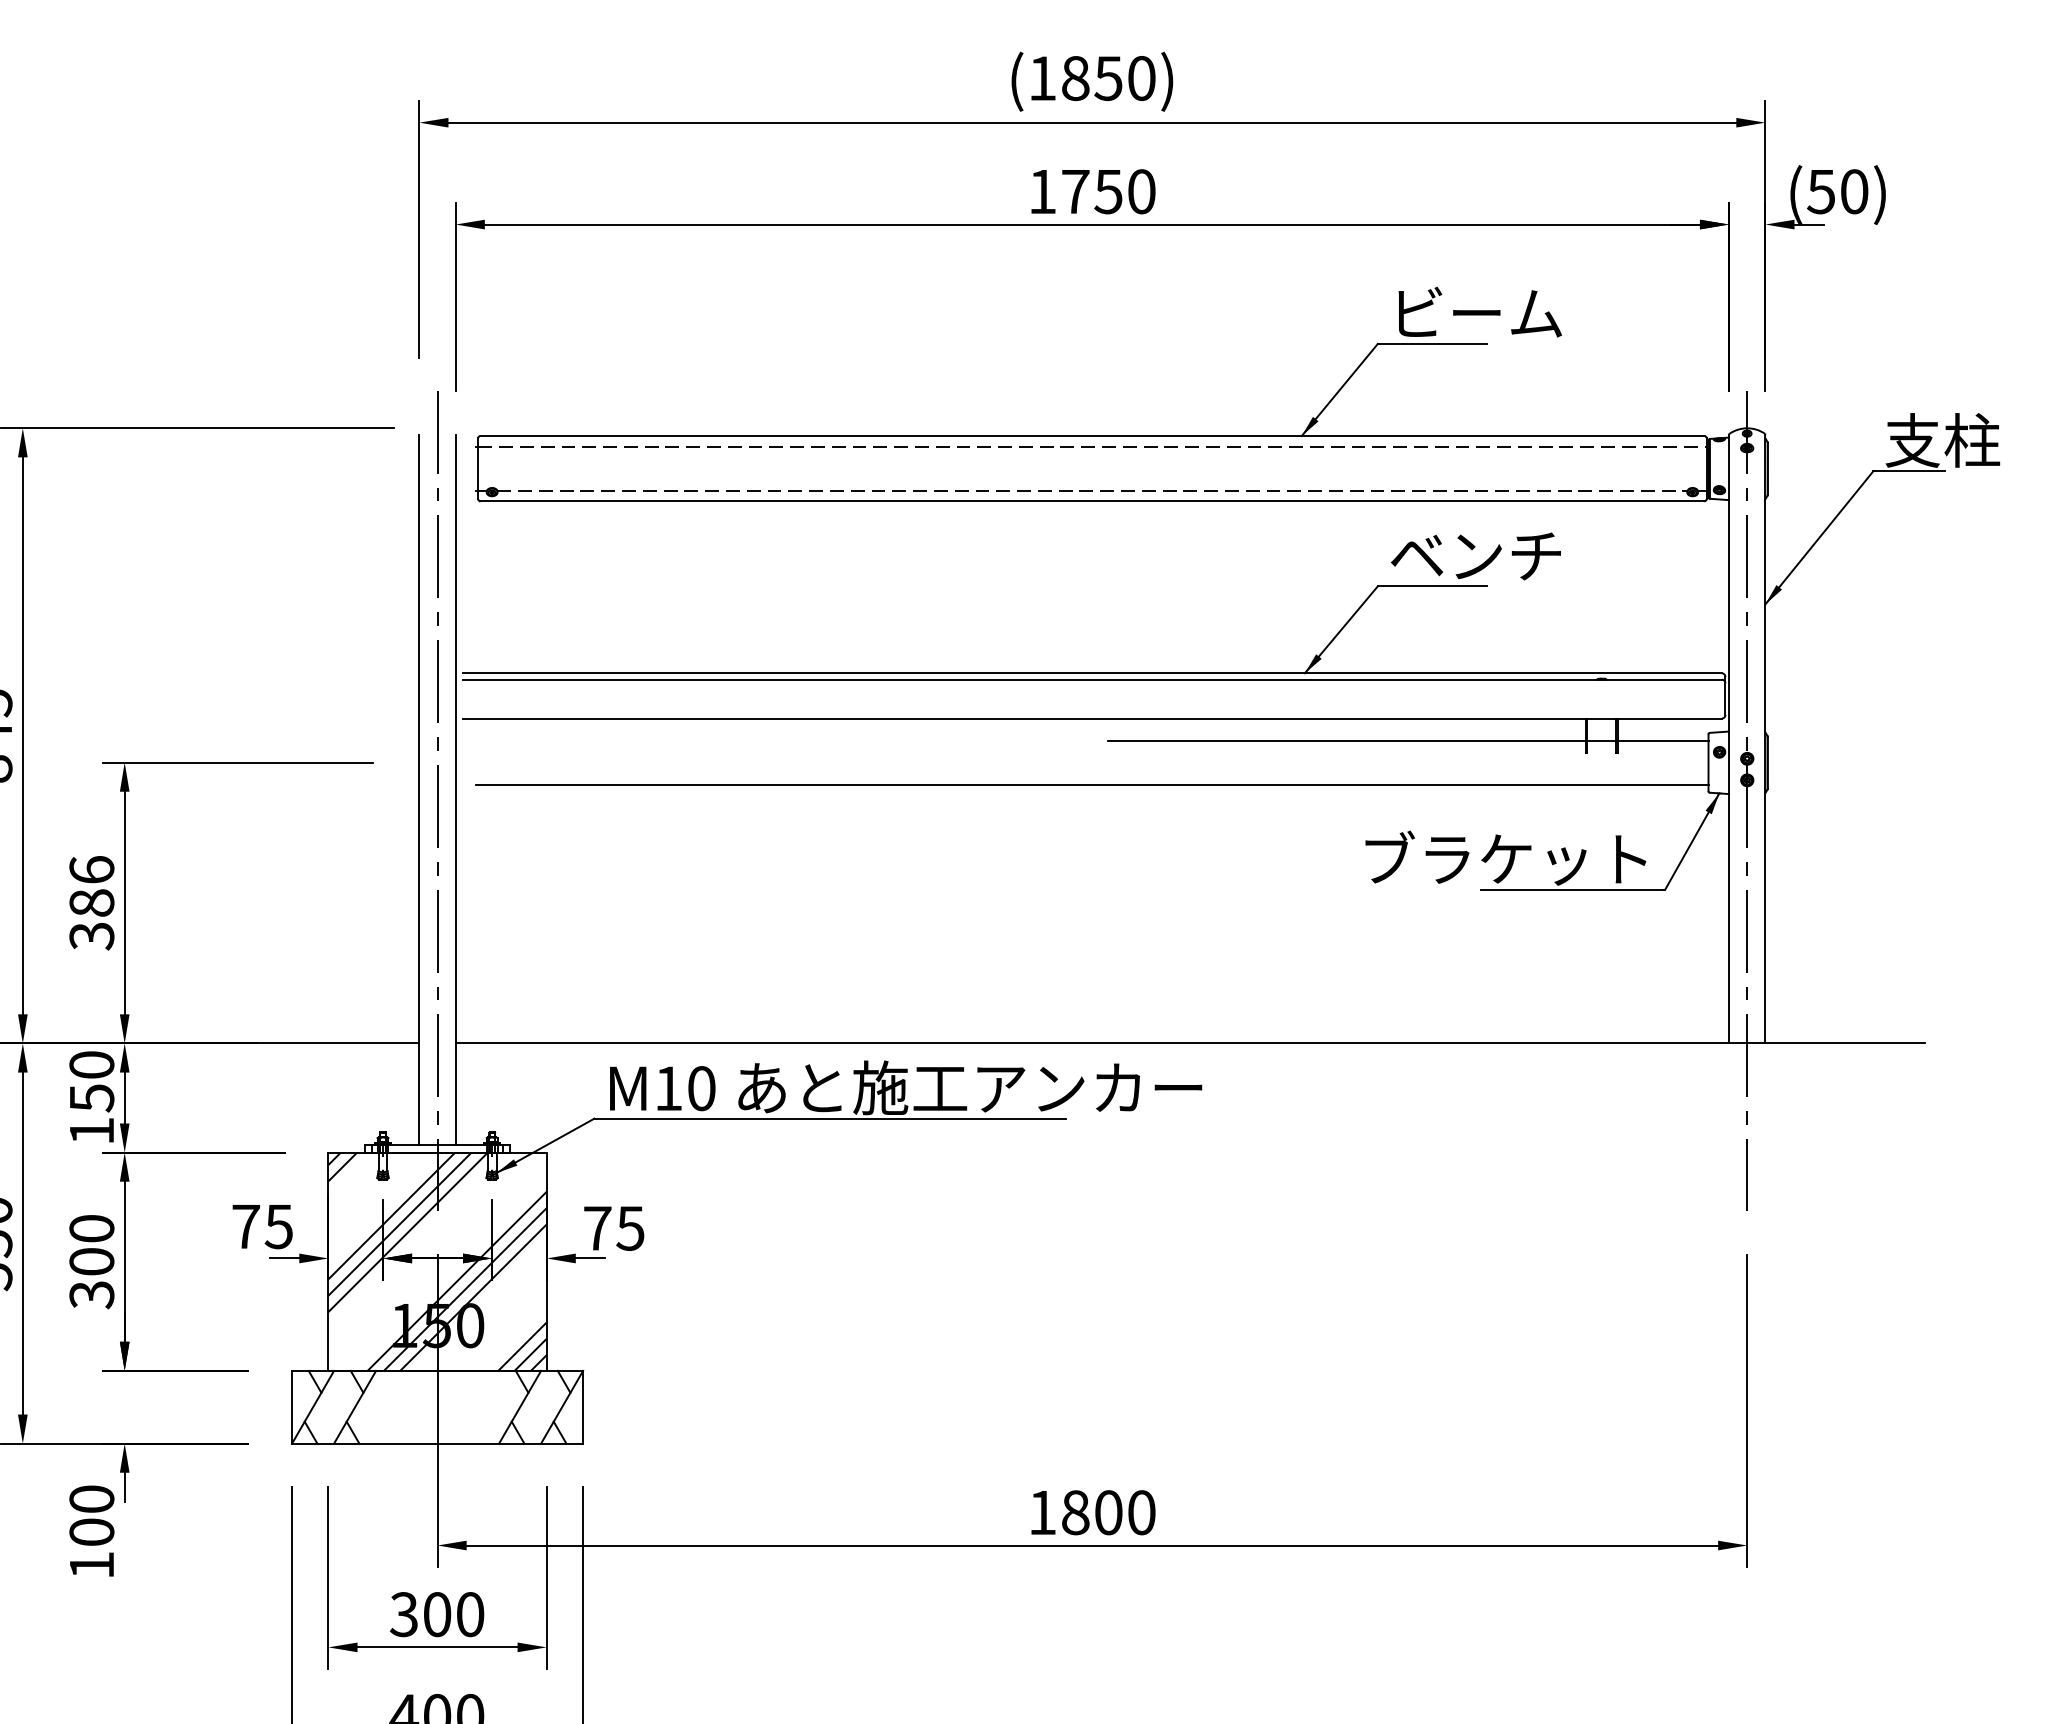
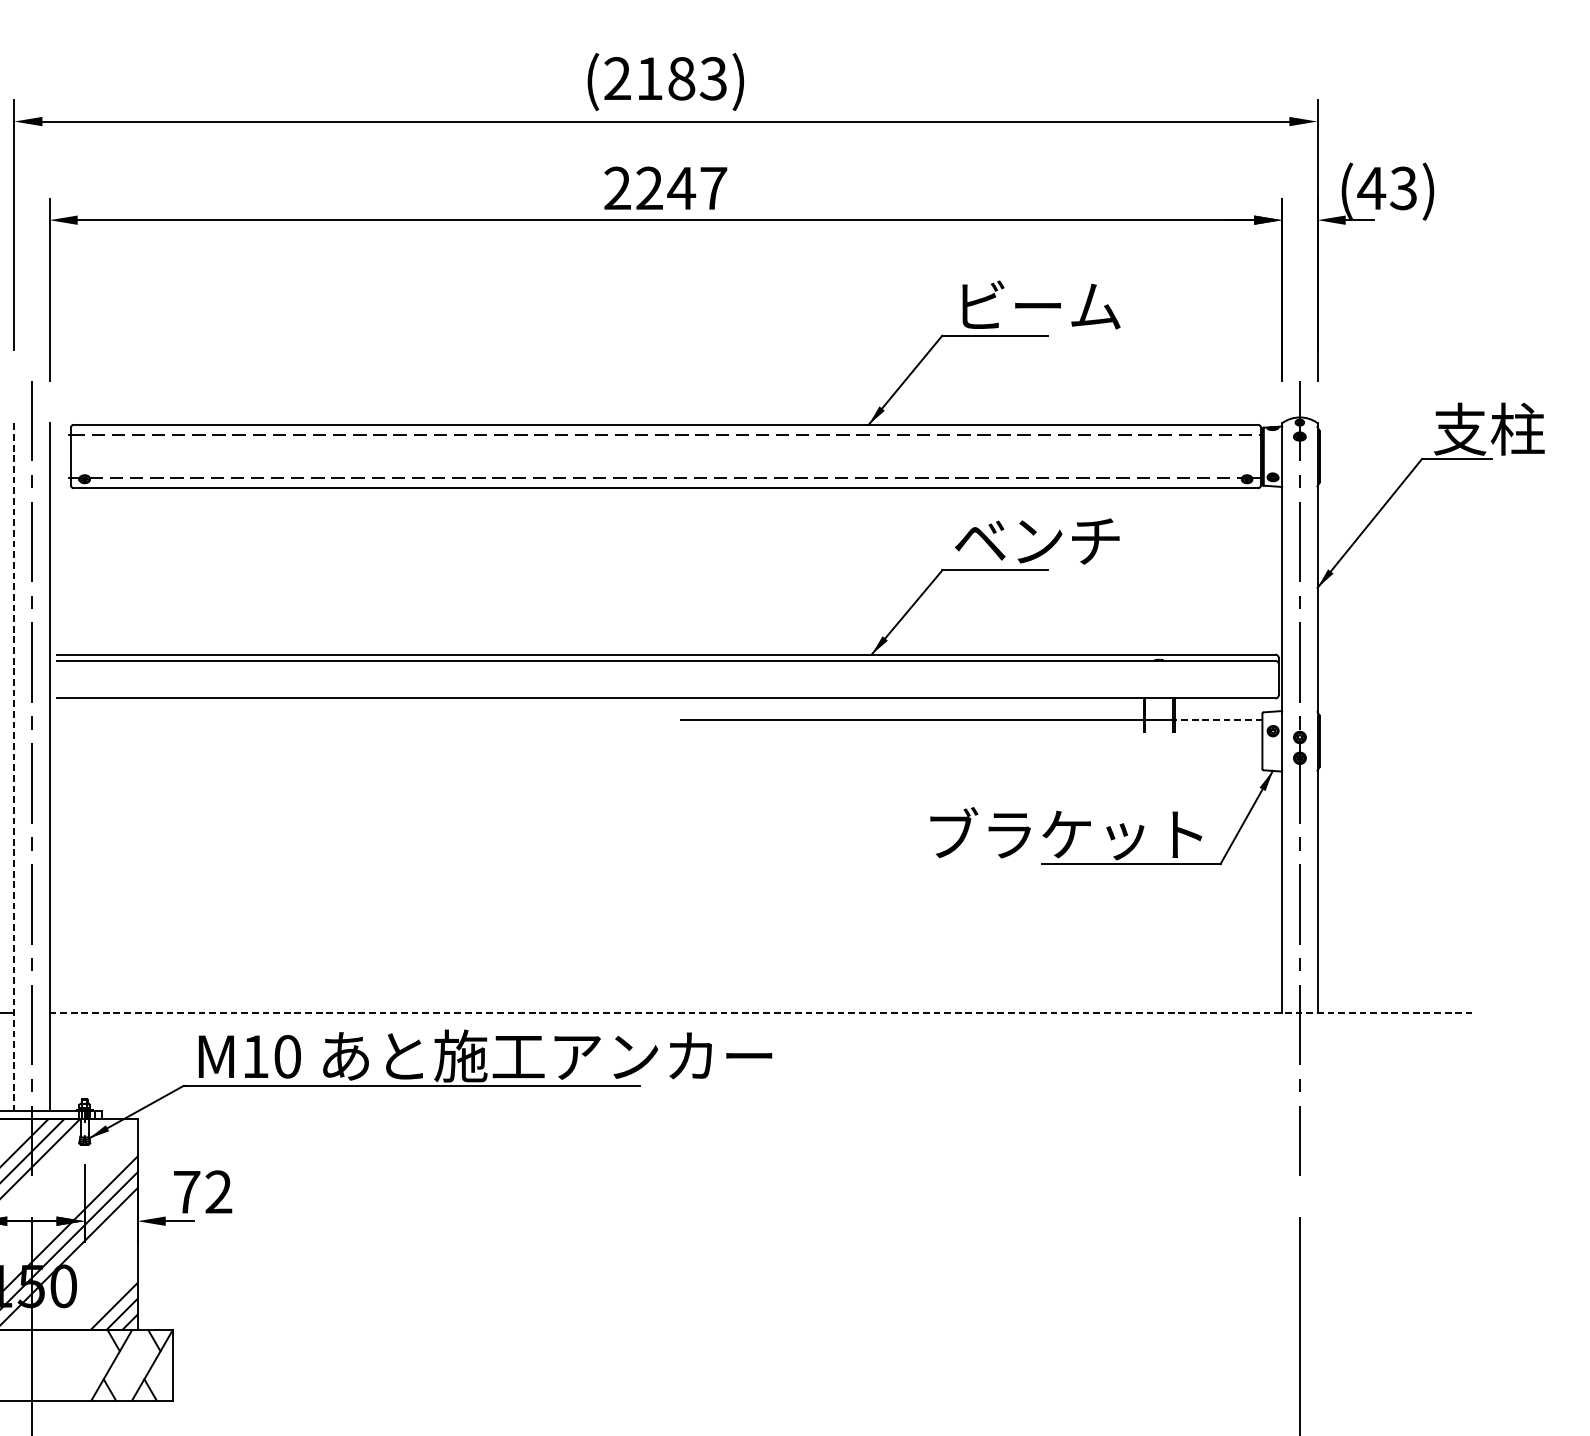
text: (1091, 78) -> (665, 78), (1850) -> (2183)
text: (1091, 191) -> (665, 188), 1750 -> 2247
text: (1837, 191) -> (1387, 188), (50) -> (43)
line: (1662, 740) -> (1217, 719), solid -> dashed
line: (1092, 784) -> (666, 762), removed
line: (419, 790) -> (14, 768), solid -> dashed
line: (1190, 1043) -> (760, 1013), solid -> dashed
text: (630, 1227) -> (218, 1191), 75 -> 72

